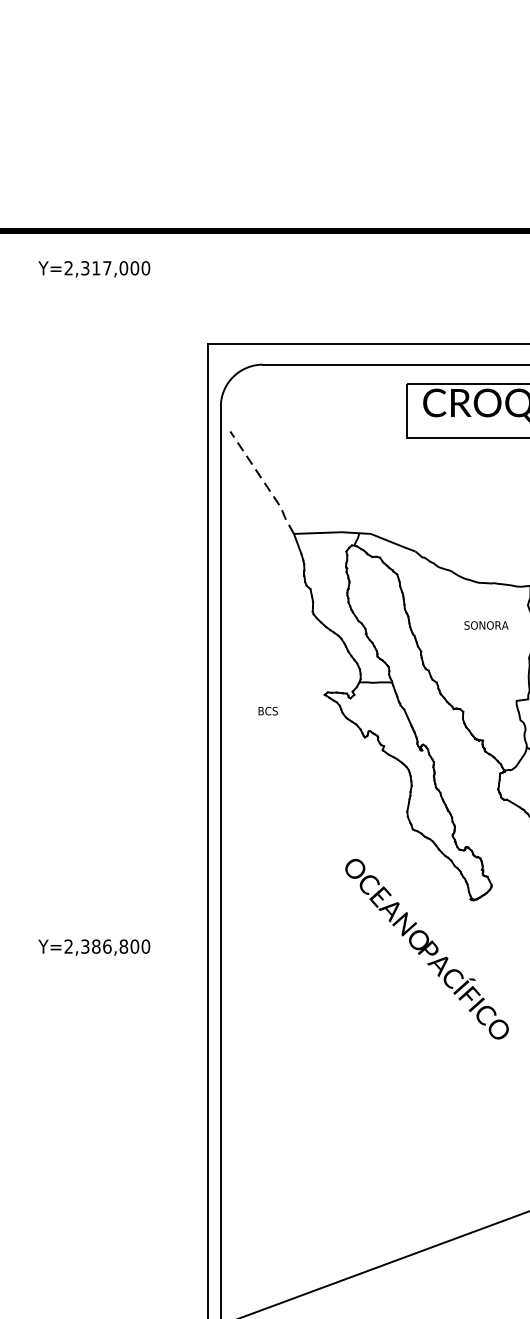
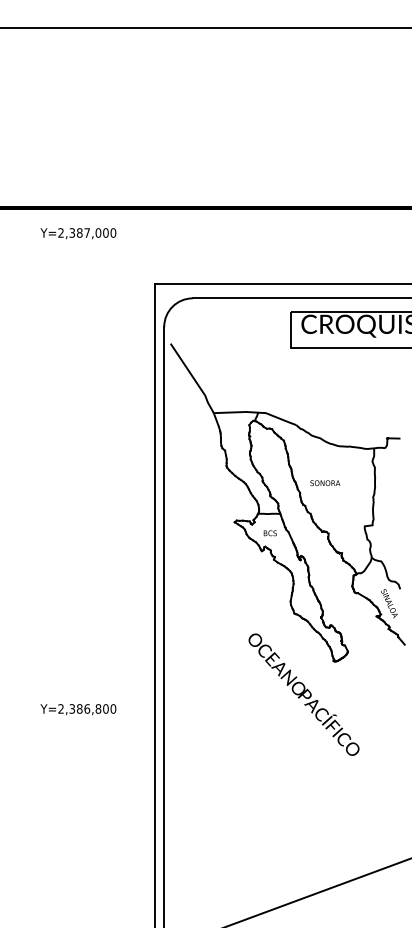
text: (95, 267) -> (79, 232), Y=2,317,000 -> Y=2,387,000
line: (264, 482) -> (193, 378), dashed -> solid
text: (486, 624) -> (325, 482), moved
text: (266, 711) -> (269, 533), moved
text: (94, 947) -> (78, 709), moved

